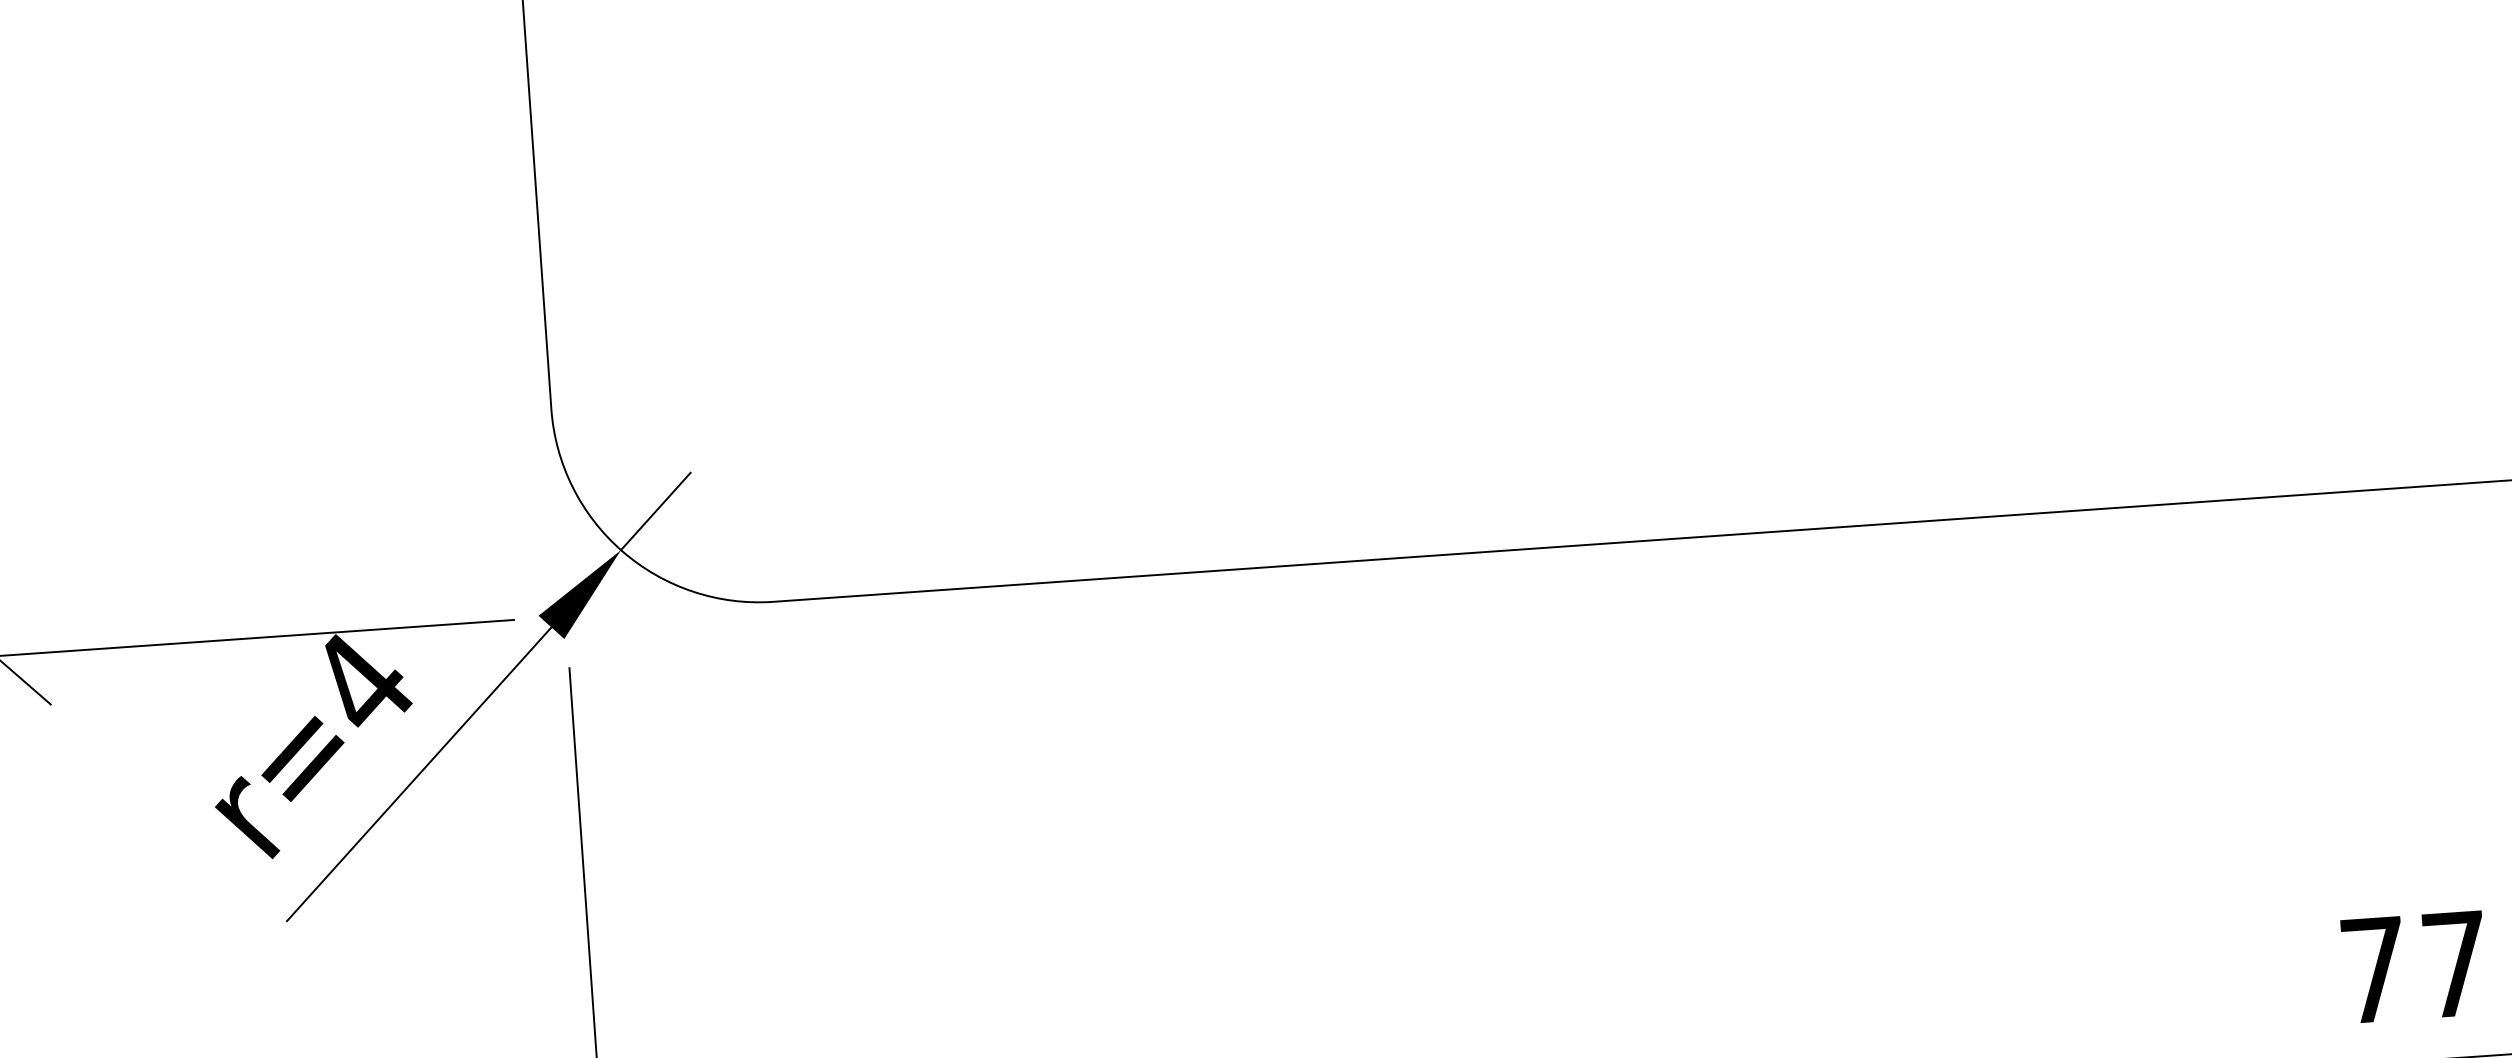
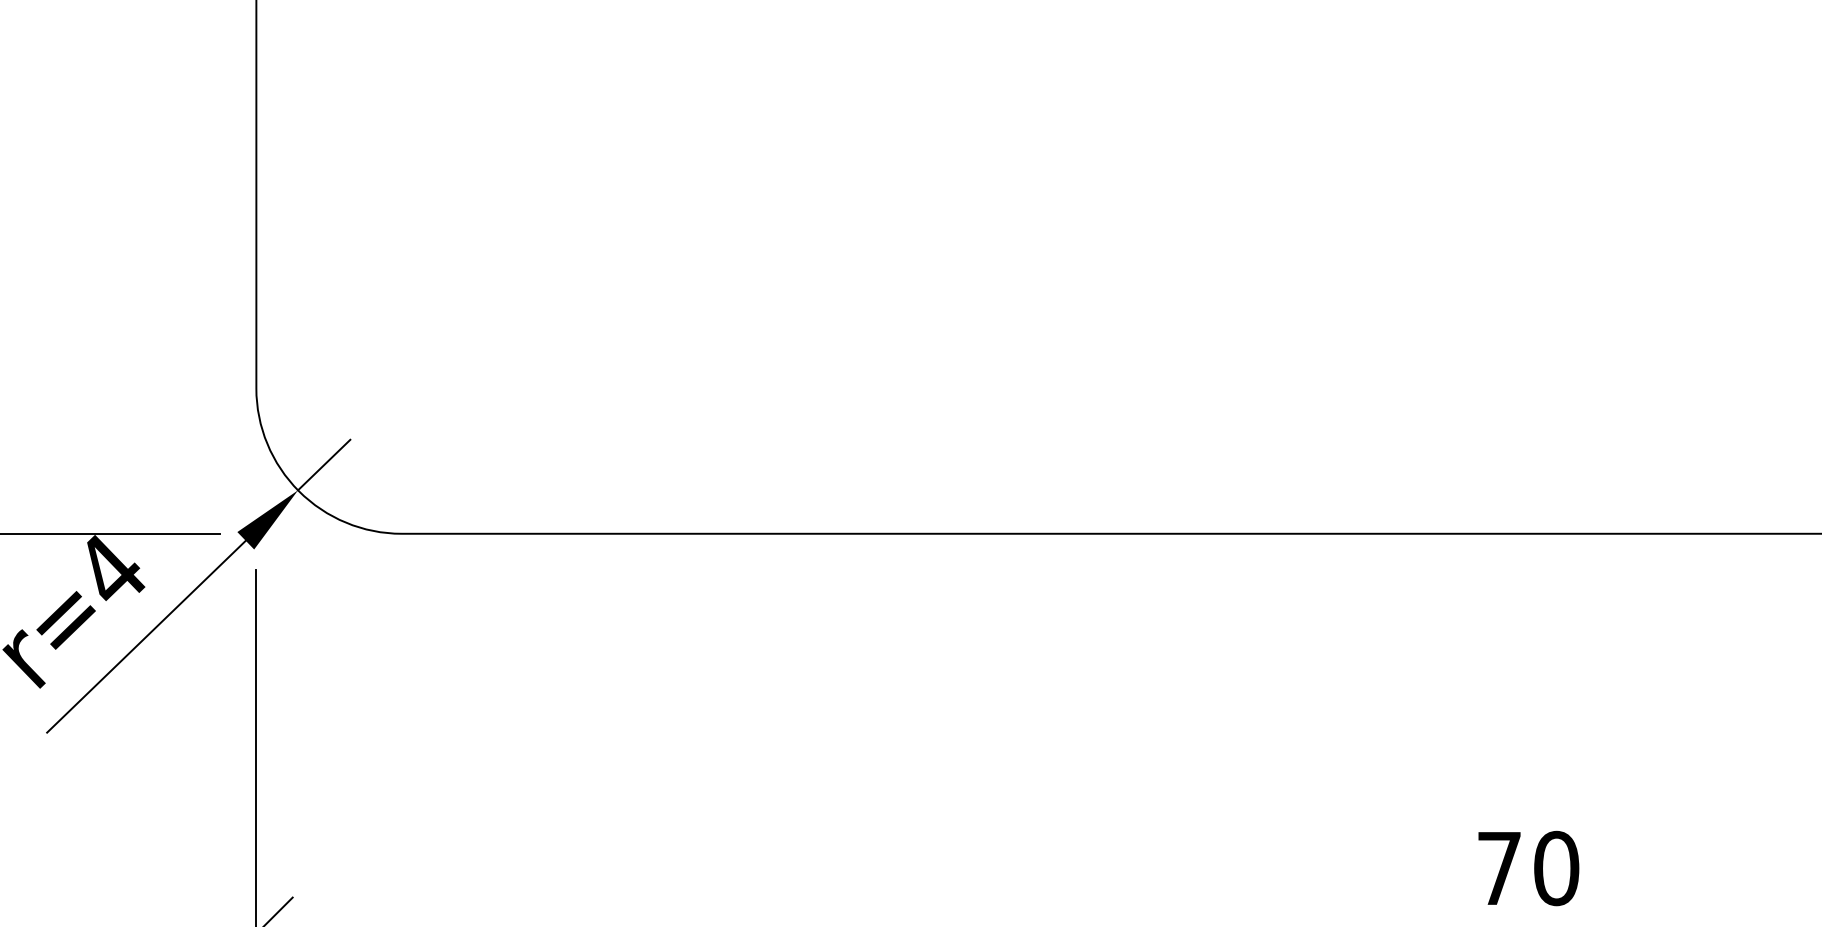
text: (2455, 964) -> (1556, 868), 77 -> 70

